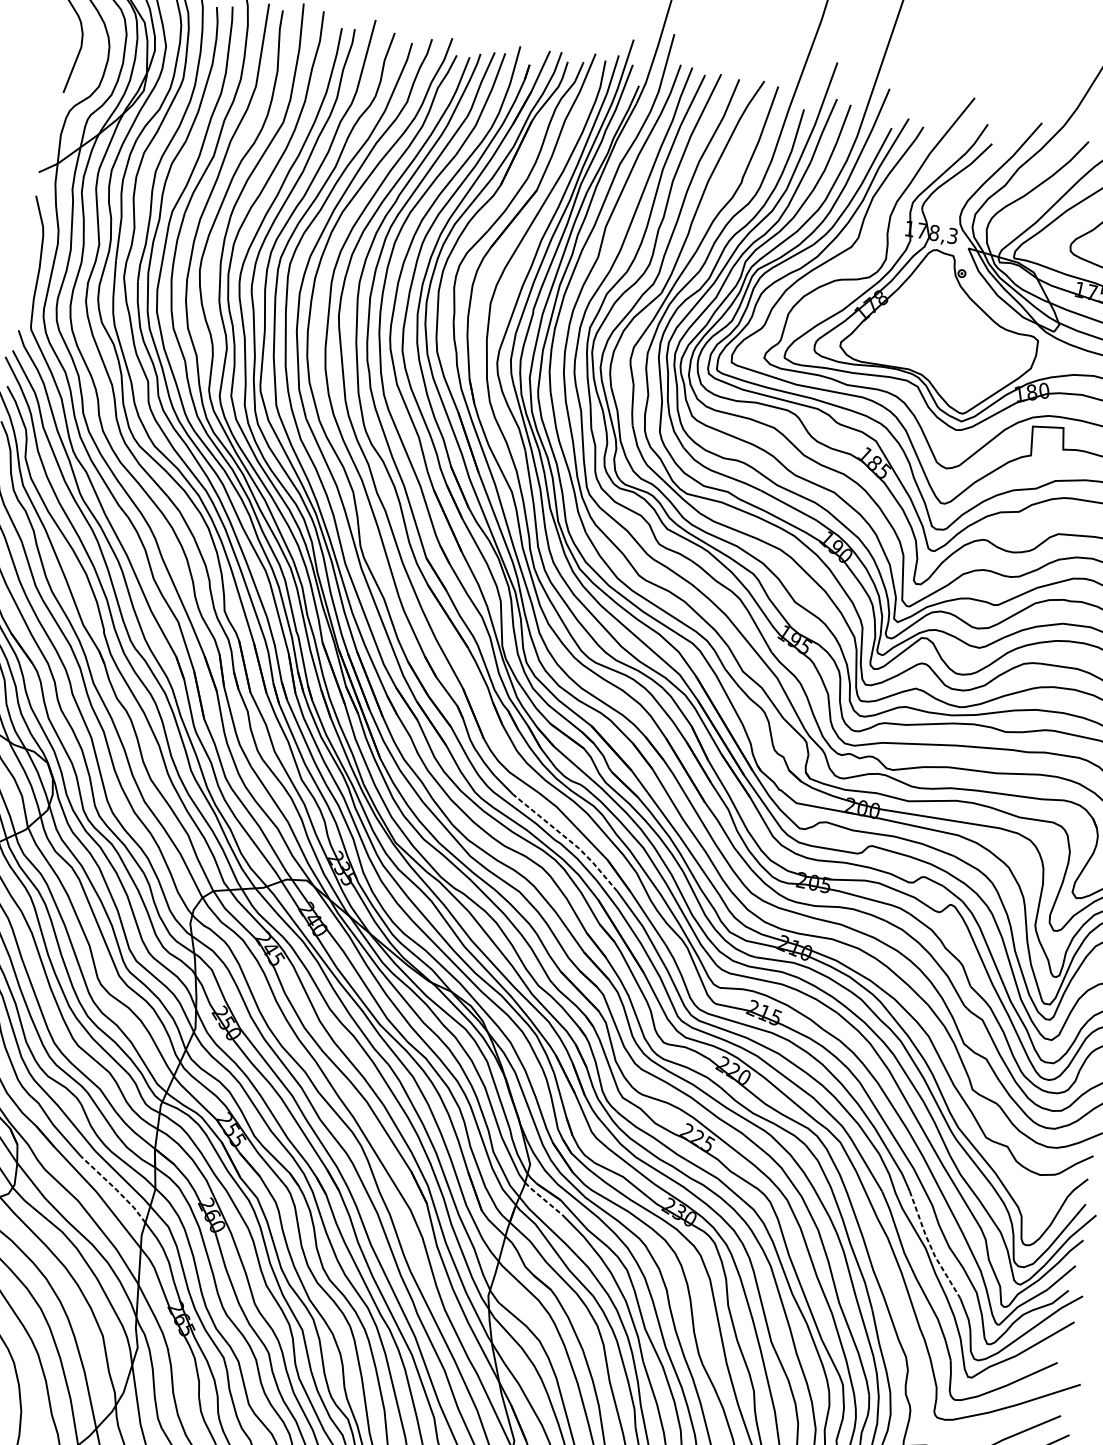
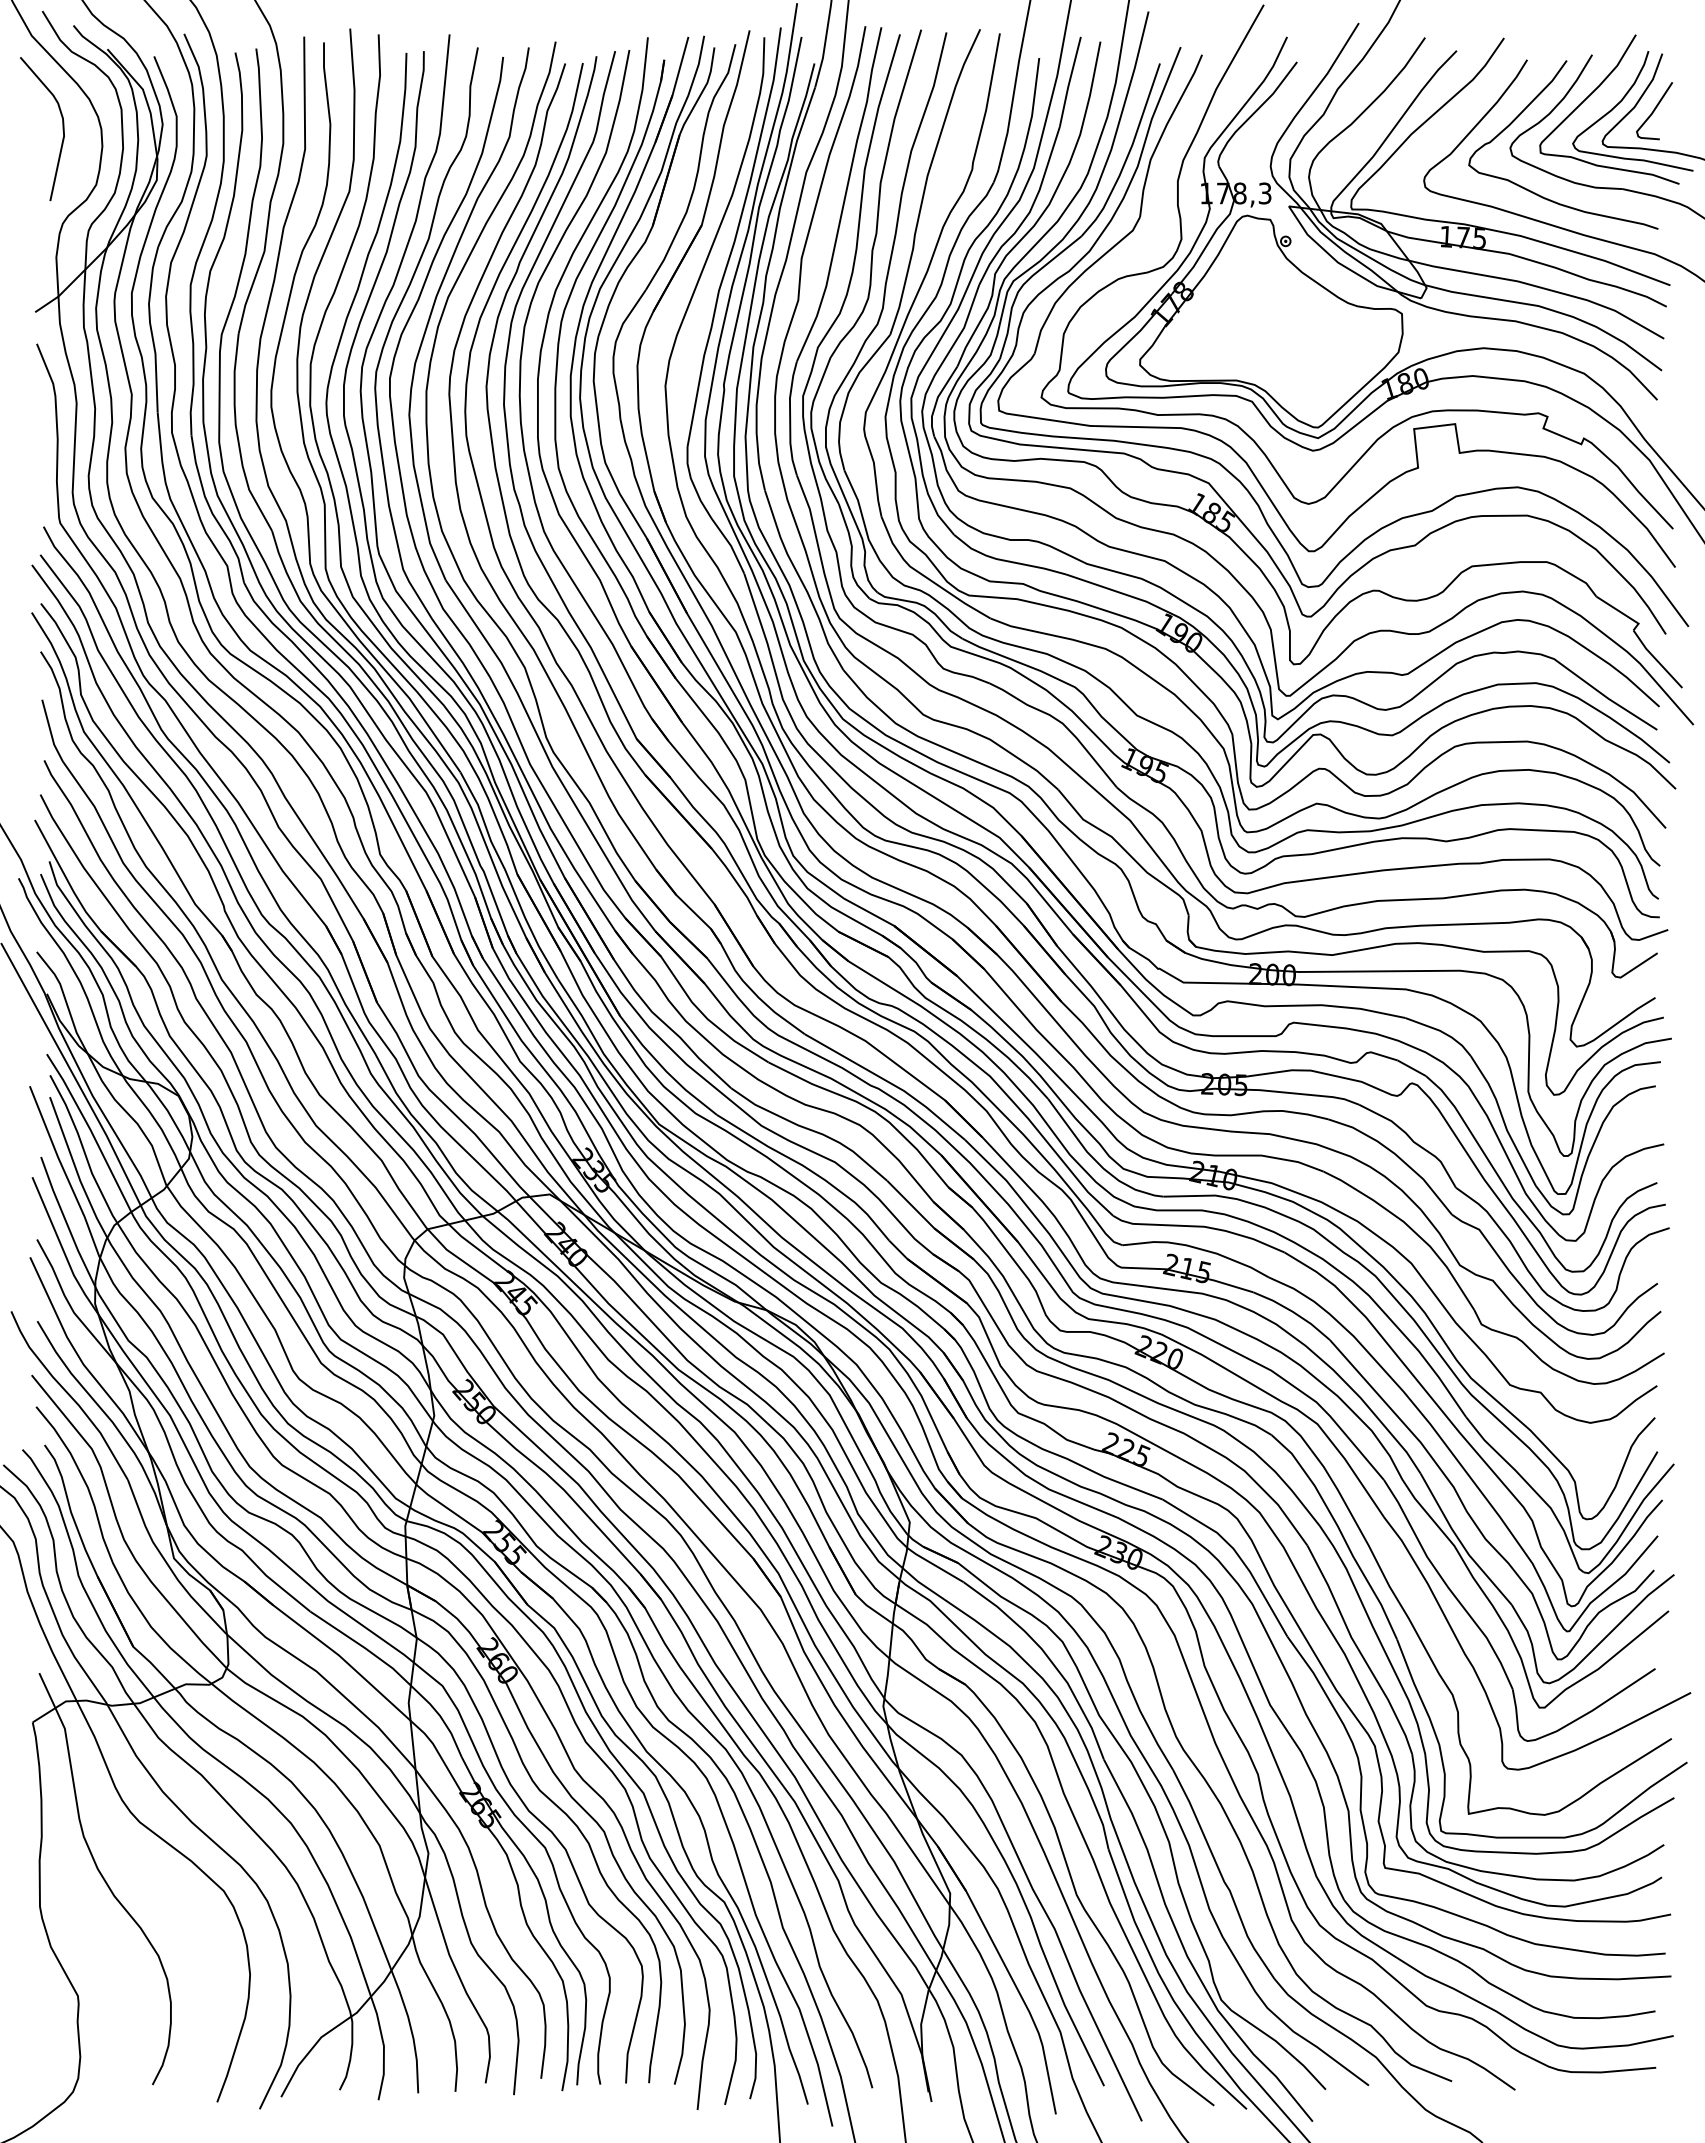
line: (569, 840) -> (889, 1082), dashed -> solid
line: (115, 1189) -> (363, 1647), dashed -> solid
line: (542, 1198) -> (933, 1564), dashed -> solid
line: (930, 1246) -> (1460, 1542), dashed -> solid

